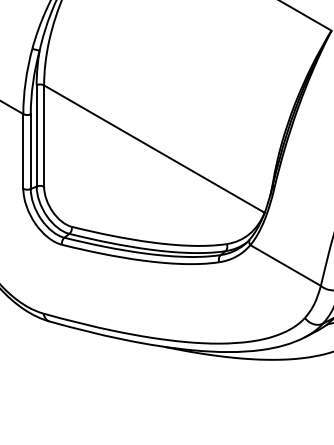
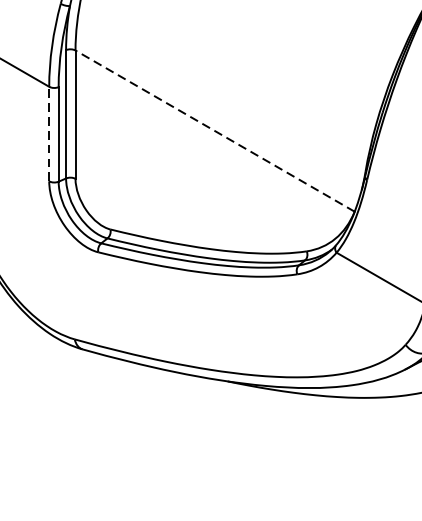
line: (153, 148) -> (213, 130), solid -> dashed
line: (23, 150) -> (49, 132), solid -> dashed

